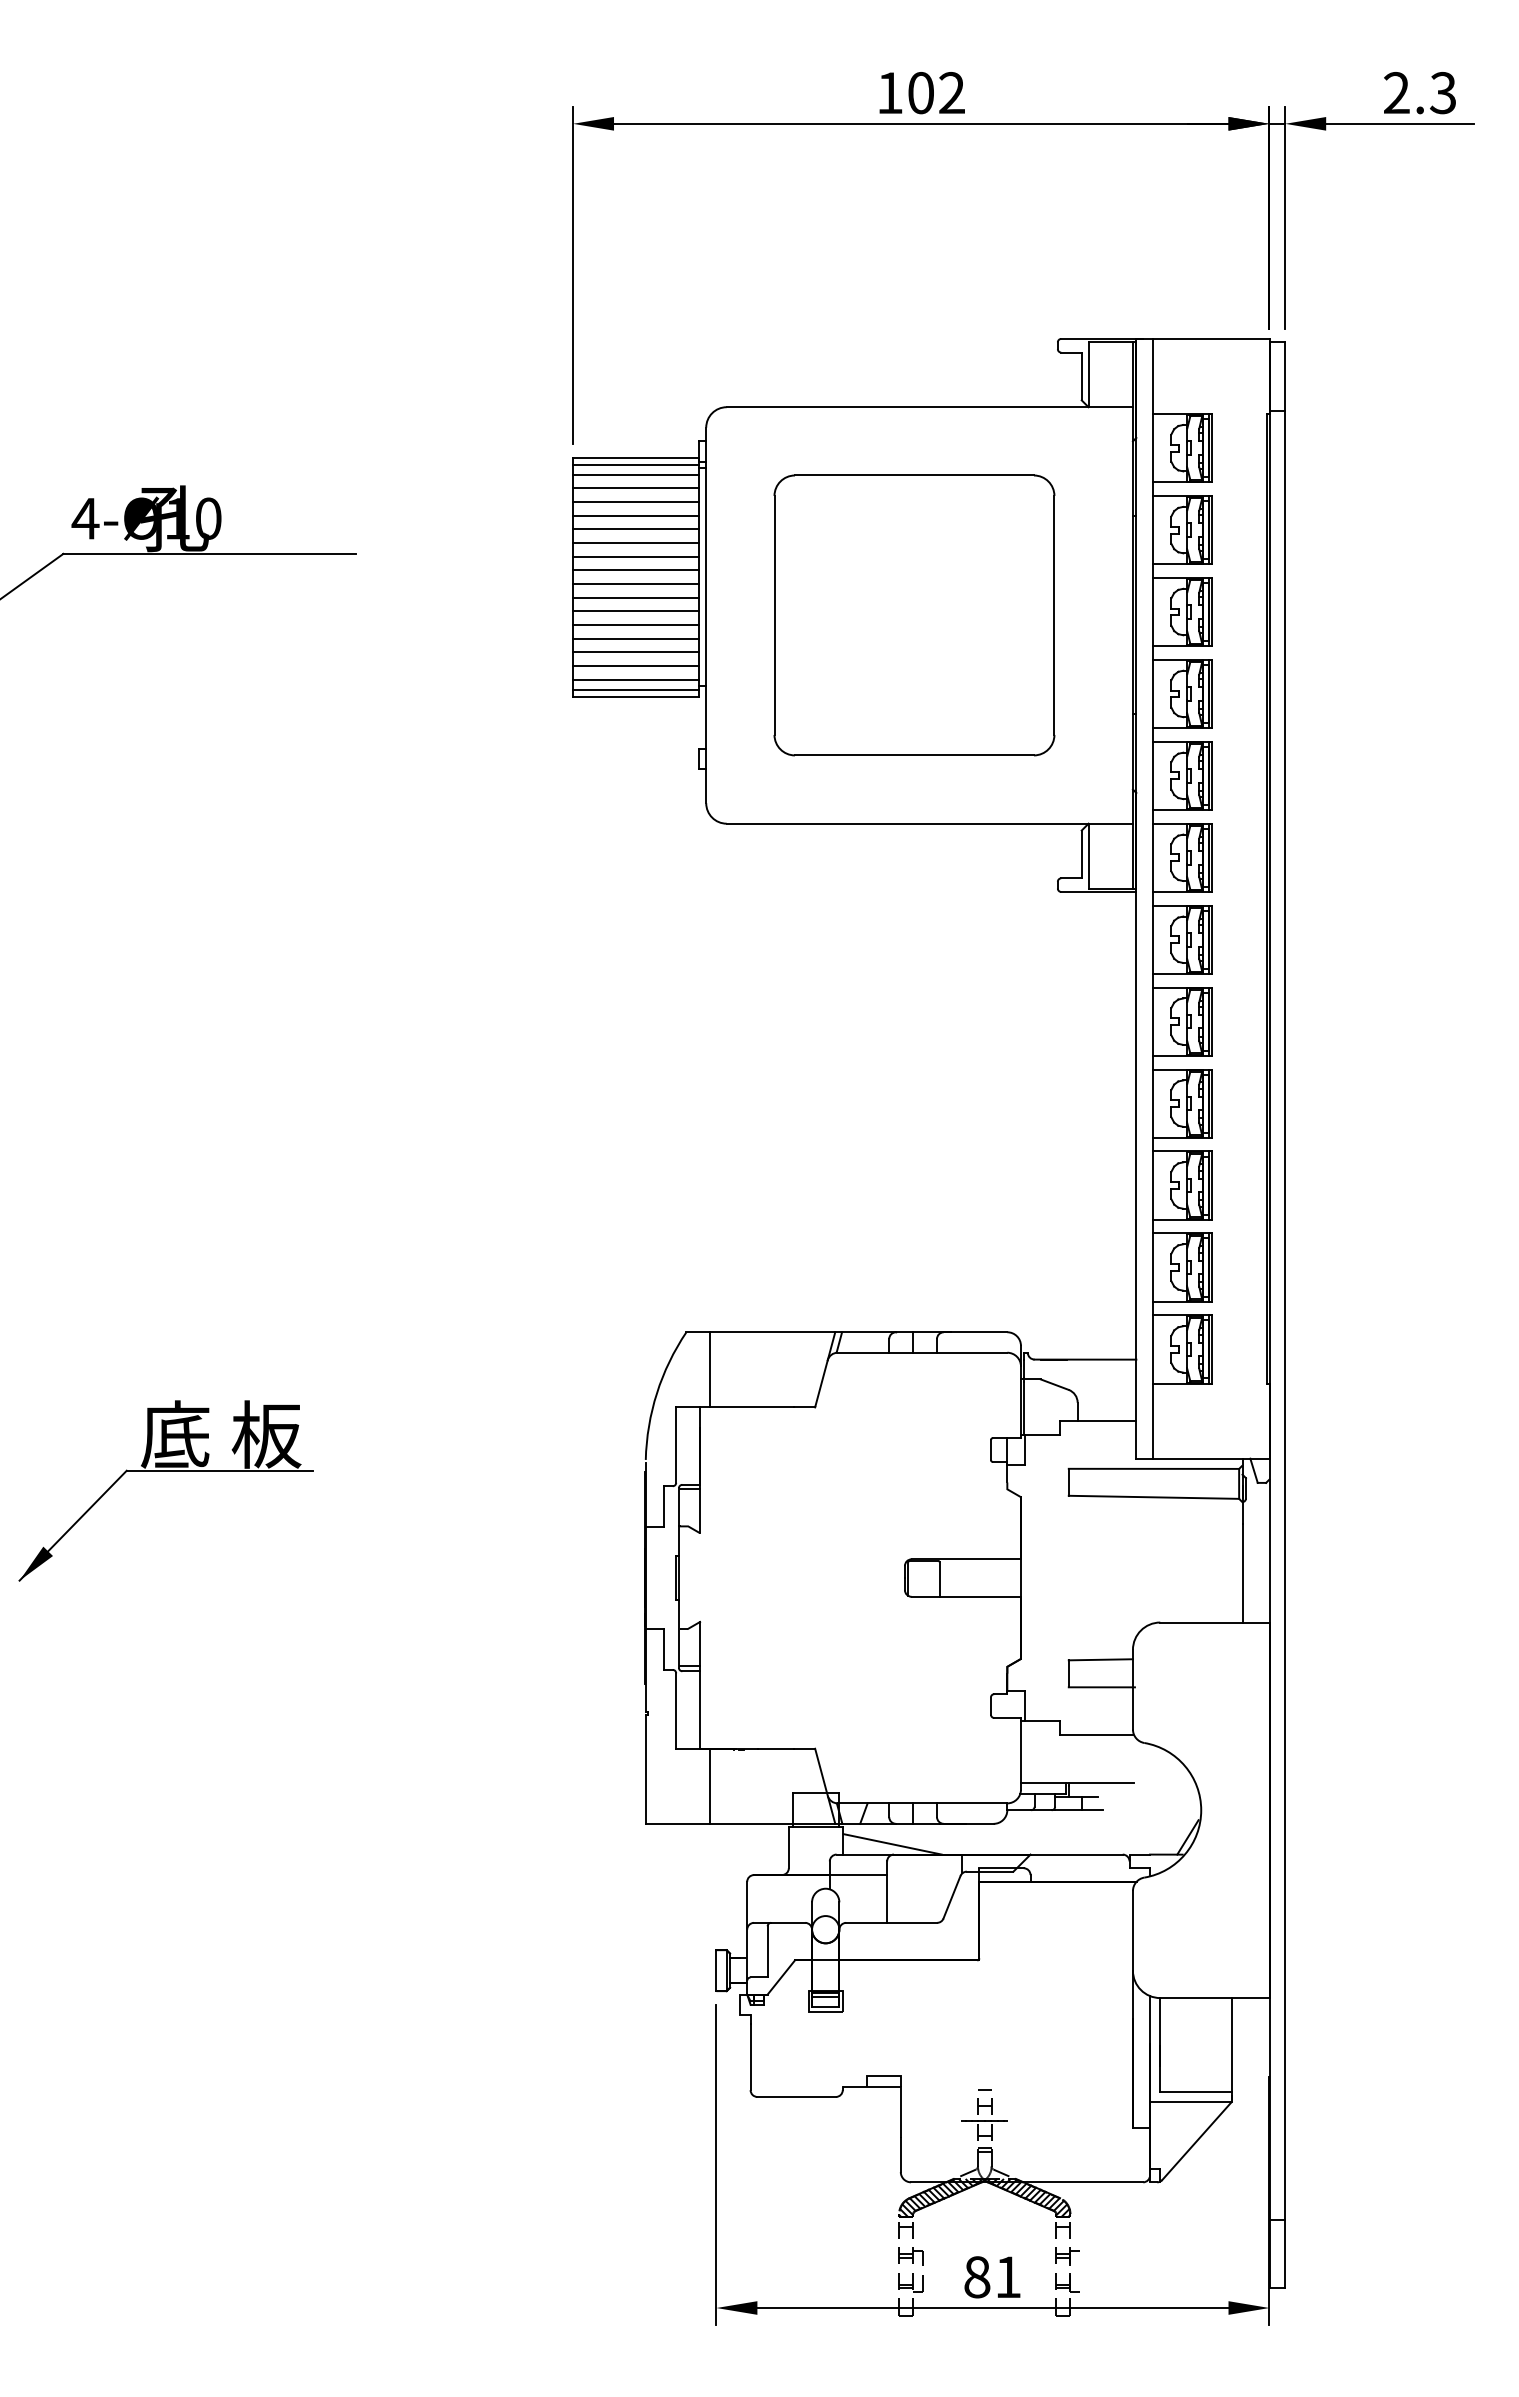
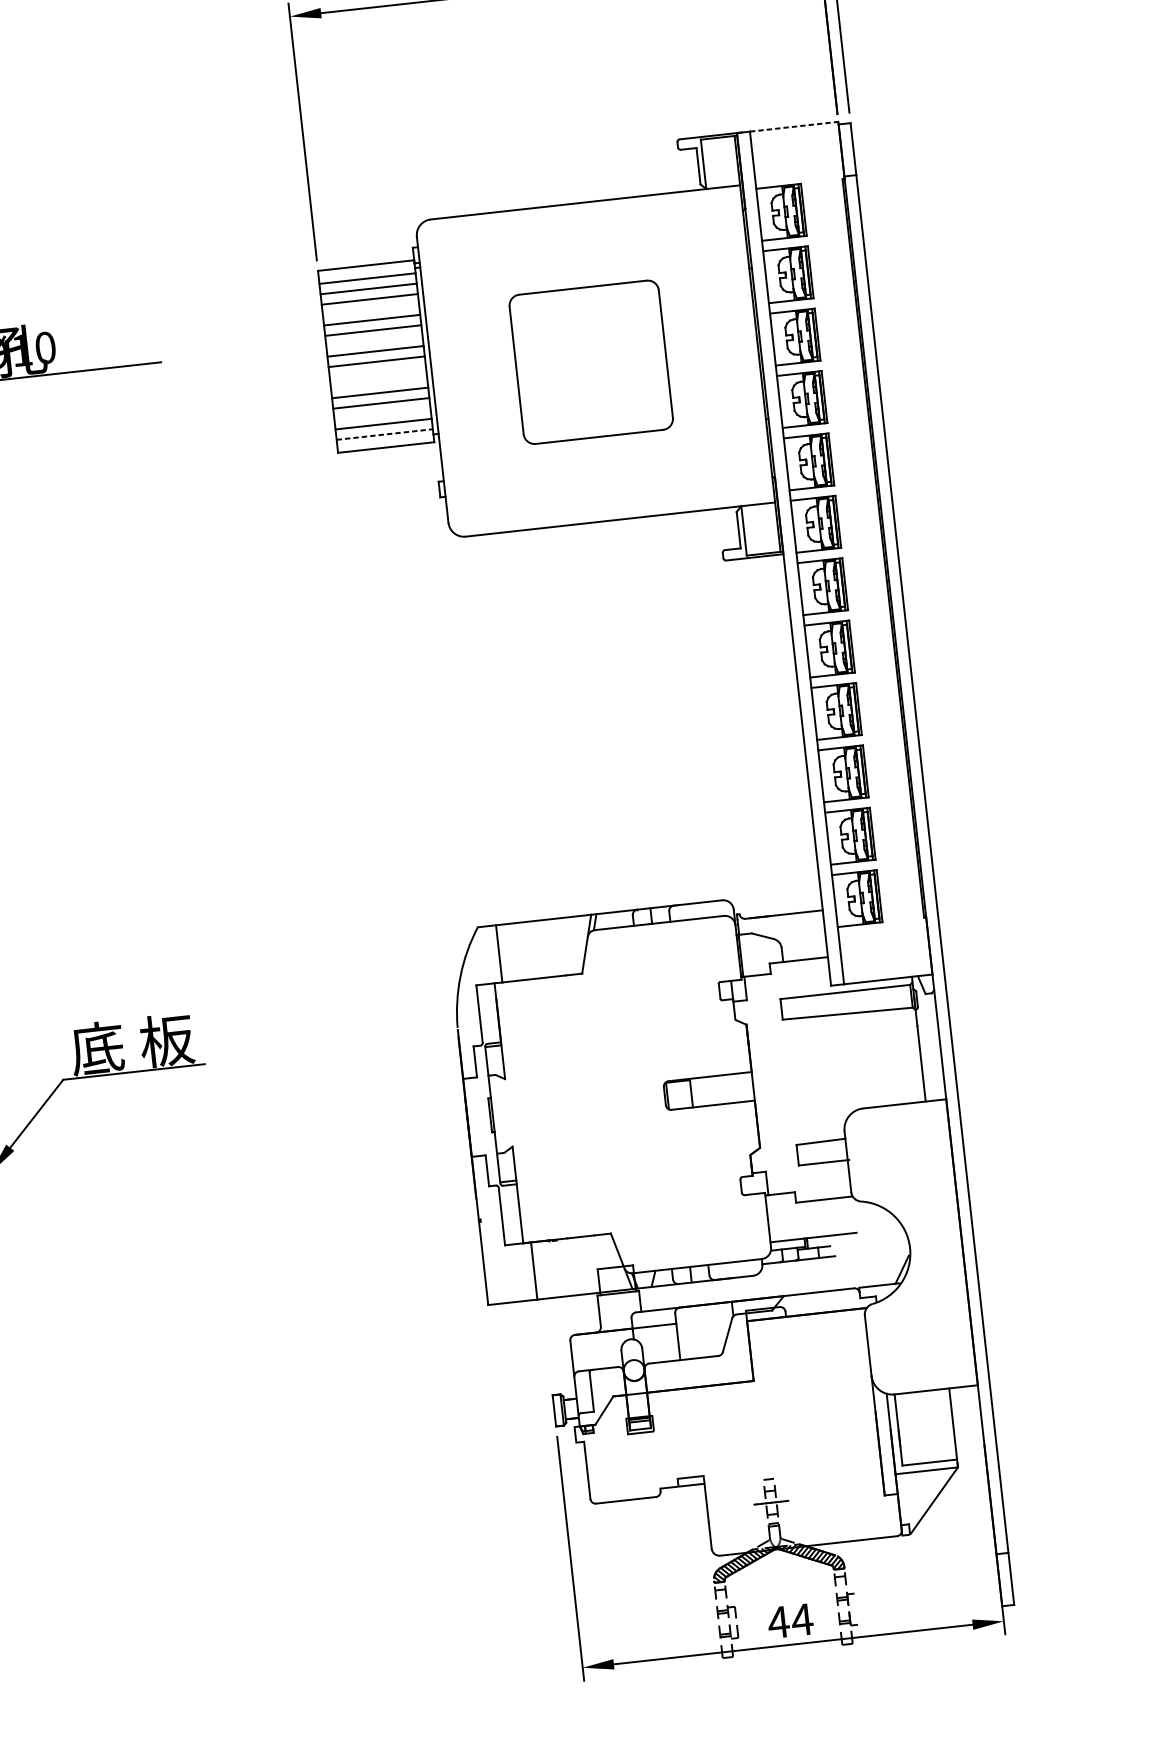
line: (1211, 338) -> (794, 126), solid -> dashed
line: (636, 464) -> (366, 270), removed
line: (636, 515) -> (371, 309), removed
line: (636, 556) -> (374, 340), removed
line: (636, 597) -> (378, 371), removed
line: (636, 611) -> (379, 382), removed
part: (914, 615) -> (591, 362), size x0.7
line: (636, 652) -> (382, 413), removed
line: (636, 679) -> (384, 434), solid -> dashed
line: (636, 689) -> (385, 442), removed
line: (892, 1844) -> (677, 1300), removed
text: (992, 2277) -> (790, 1621), 81 -> 44

